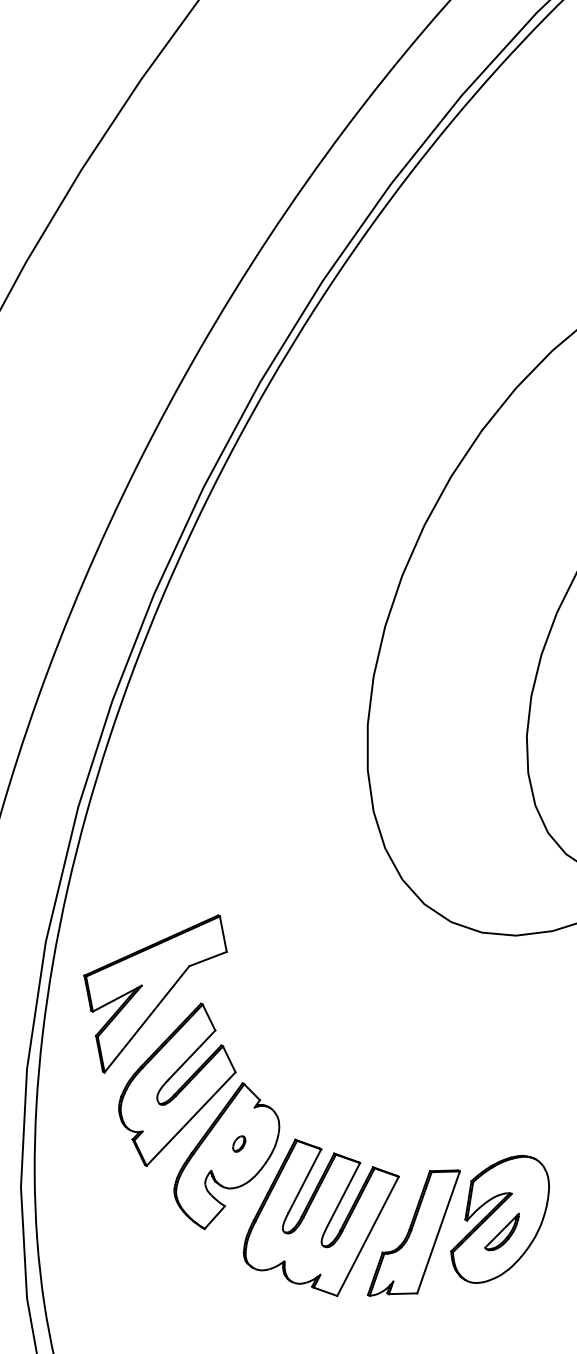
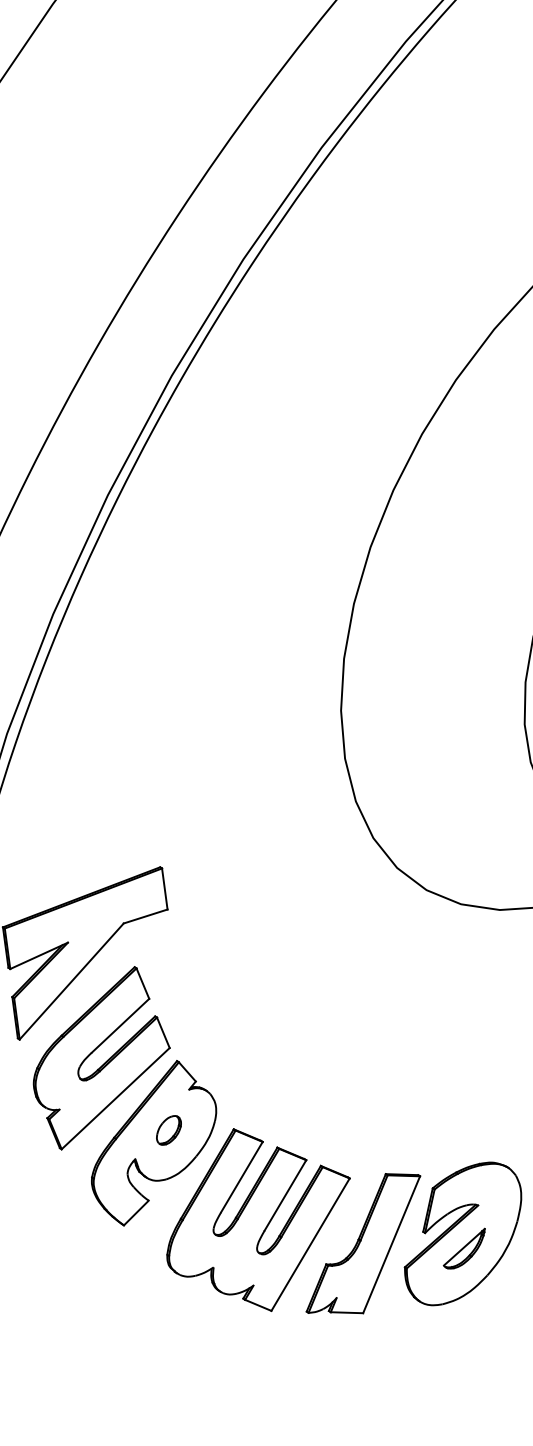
part: (239, 1143) -> (169, 1129), size x1.67

